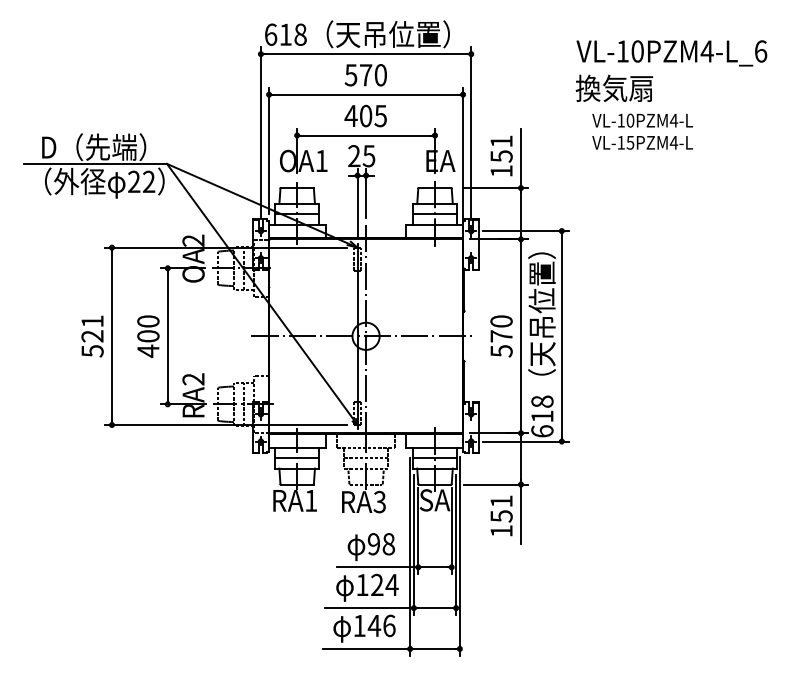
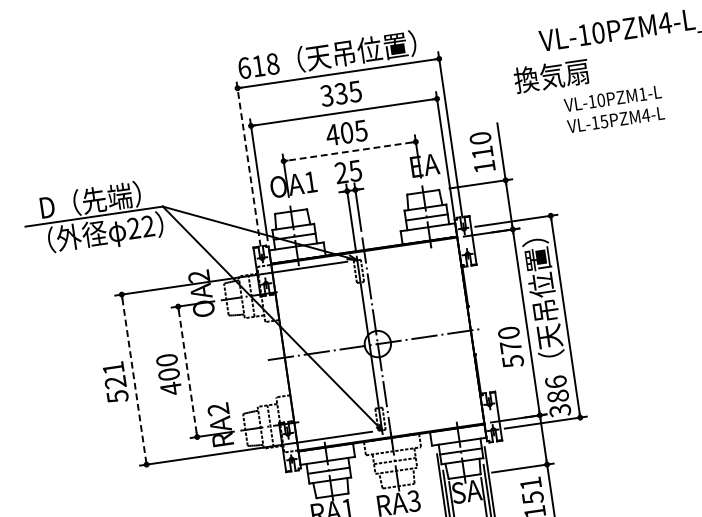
text: (365, 75) -> (340, 94), 570 -> 335
text: (614, 87) -> (551, 75), moved
text: (673, 120) -> (642, 94), VL-10PZM4-L -> VL-10PZM1-L
line: (260, 133) -> (248, 164), solid -> dashed
line: (366, 135) -> (350, 151), solid -> dashed
text: (501, 148) -> (481, 145), 151 -> 110
line: (112, 336) -> (134, 379), solid -> dashed
line: (167, 336) -> (187, 372), solid -> dashed
text: (501, 336) -> (510, 347), moved
text: (542, 416) -> (558, 396), 618 -> 386

